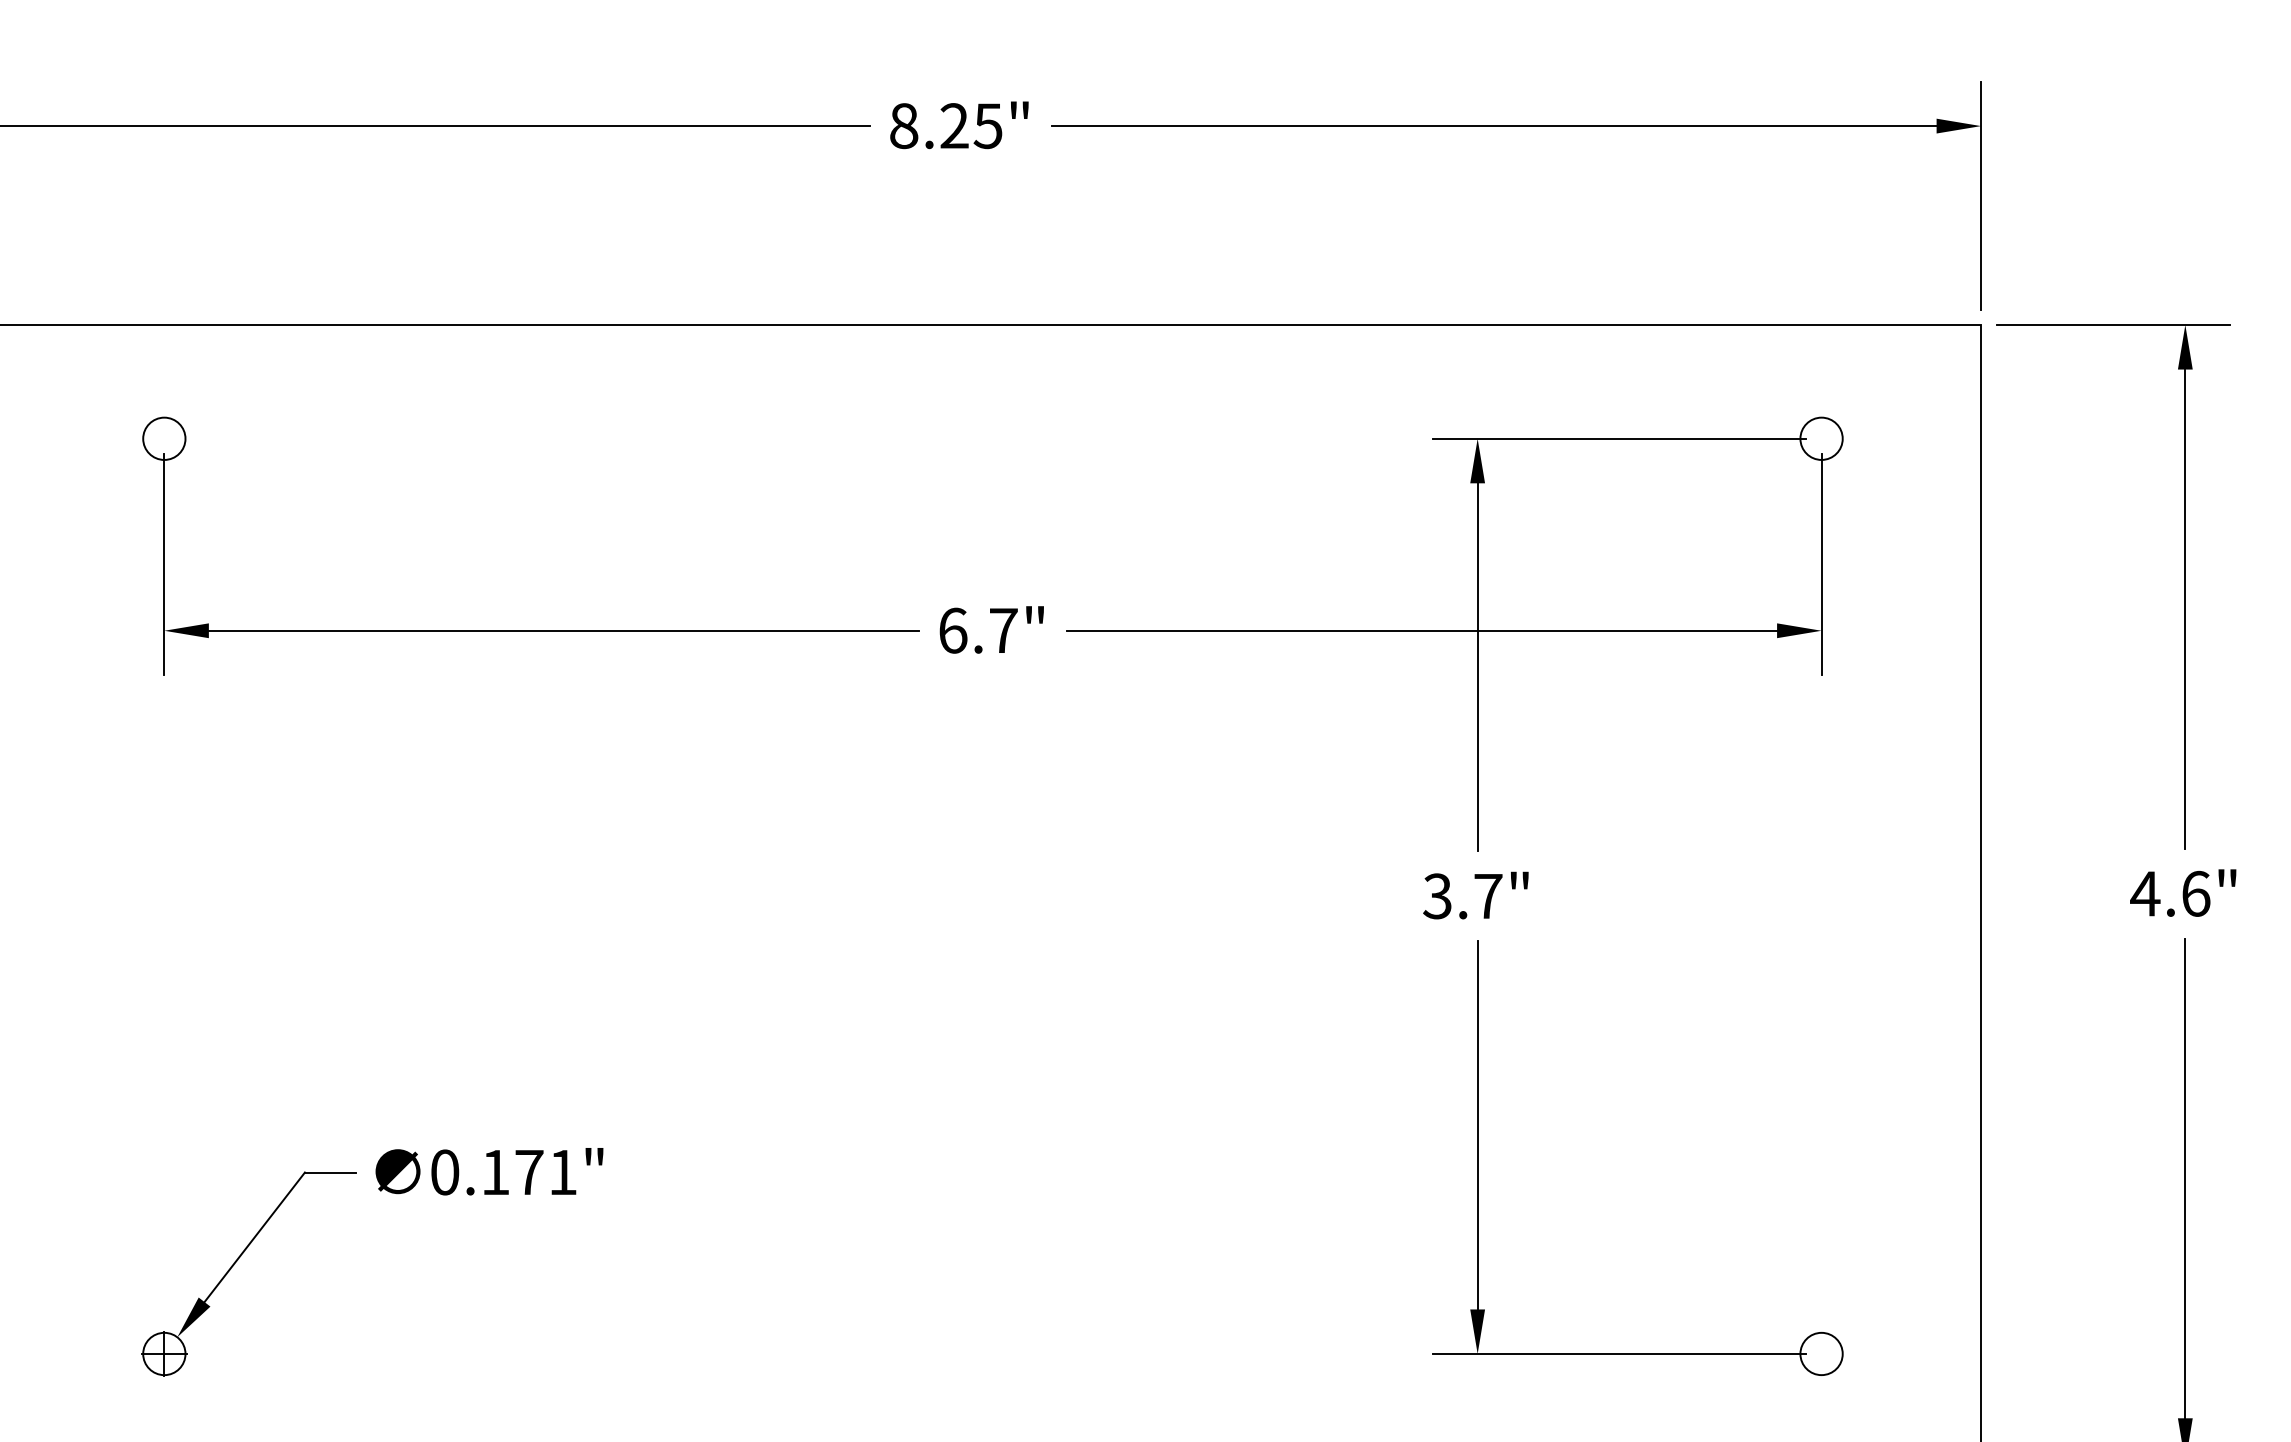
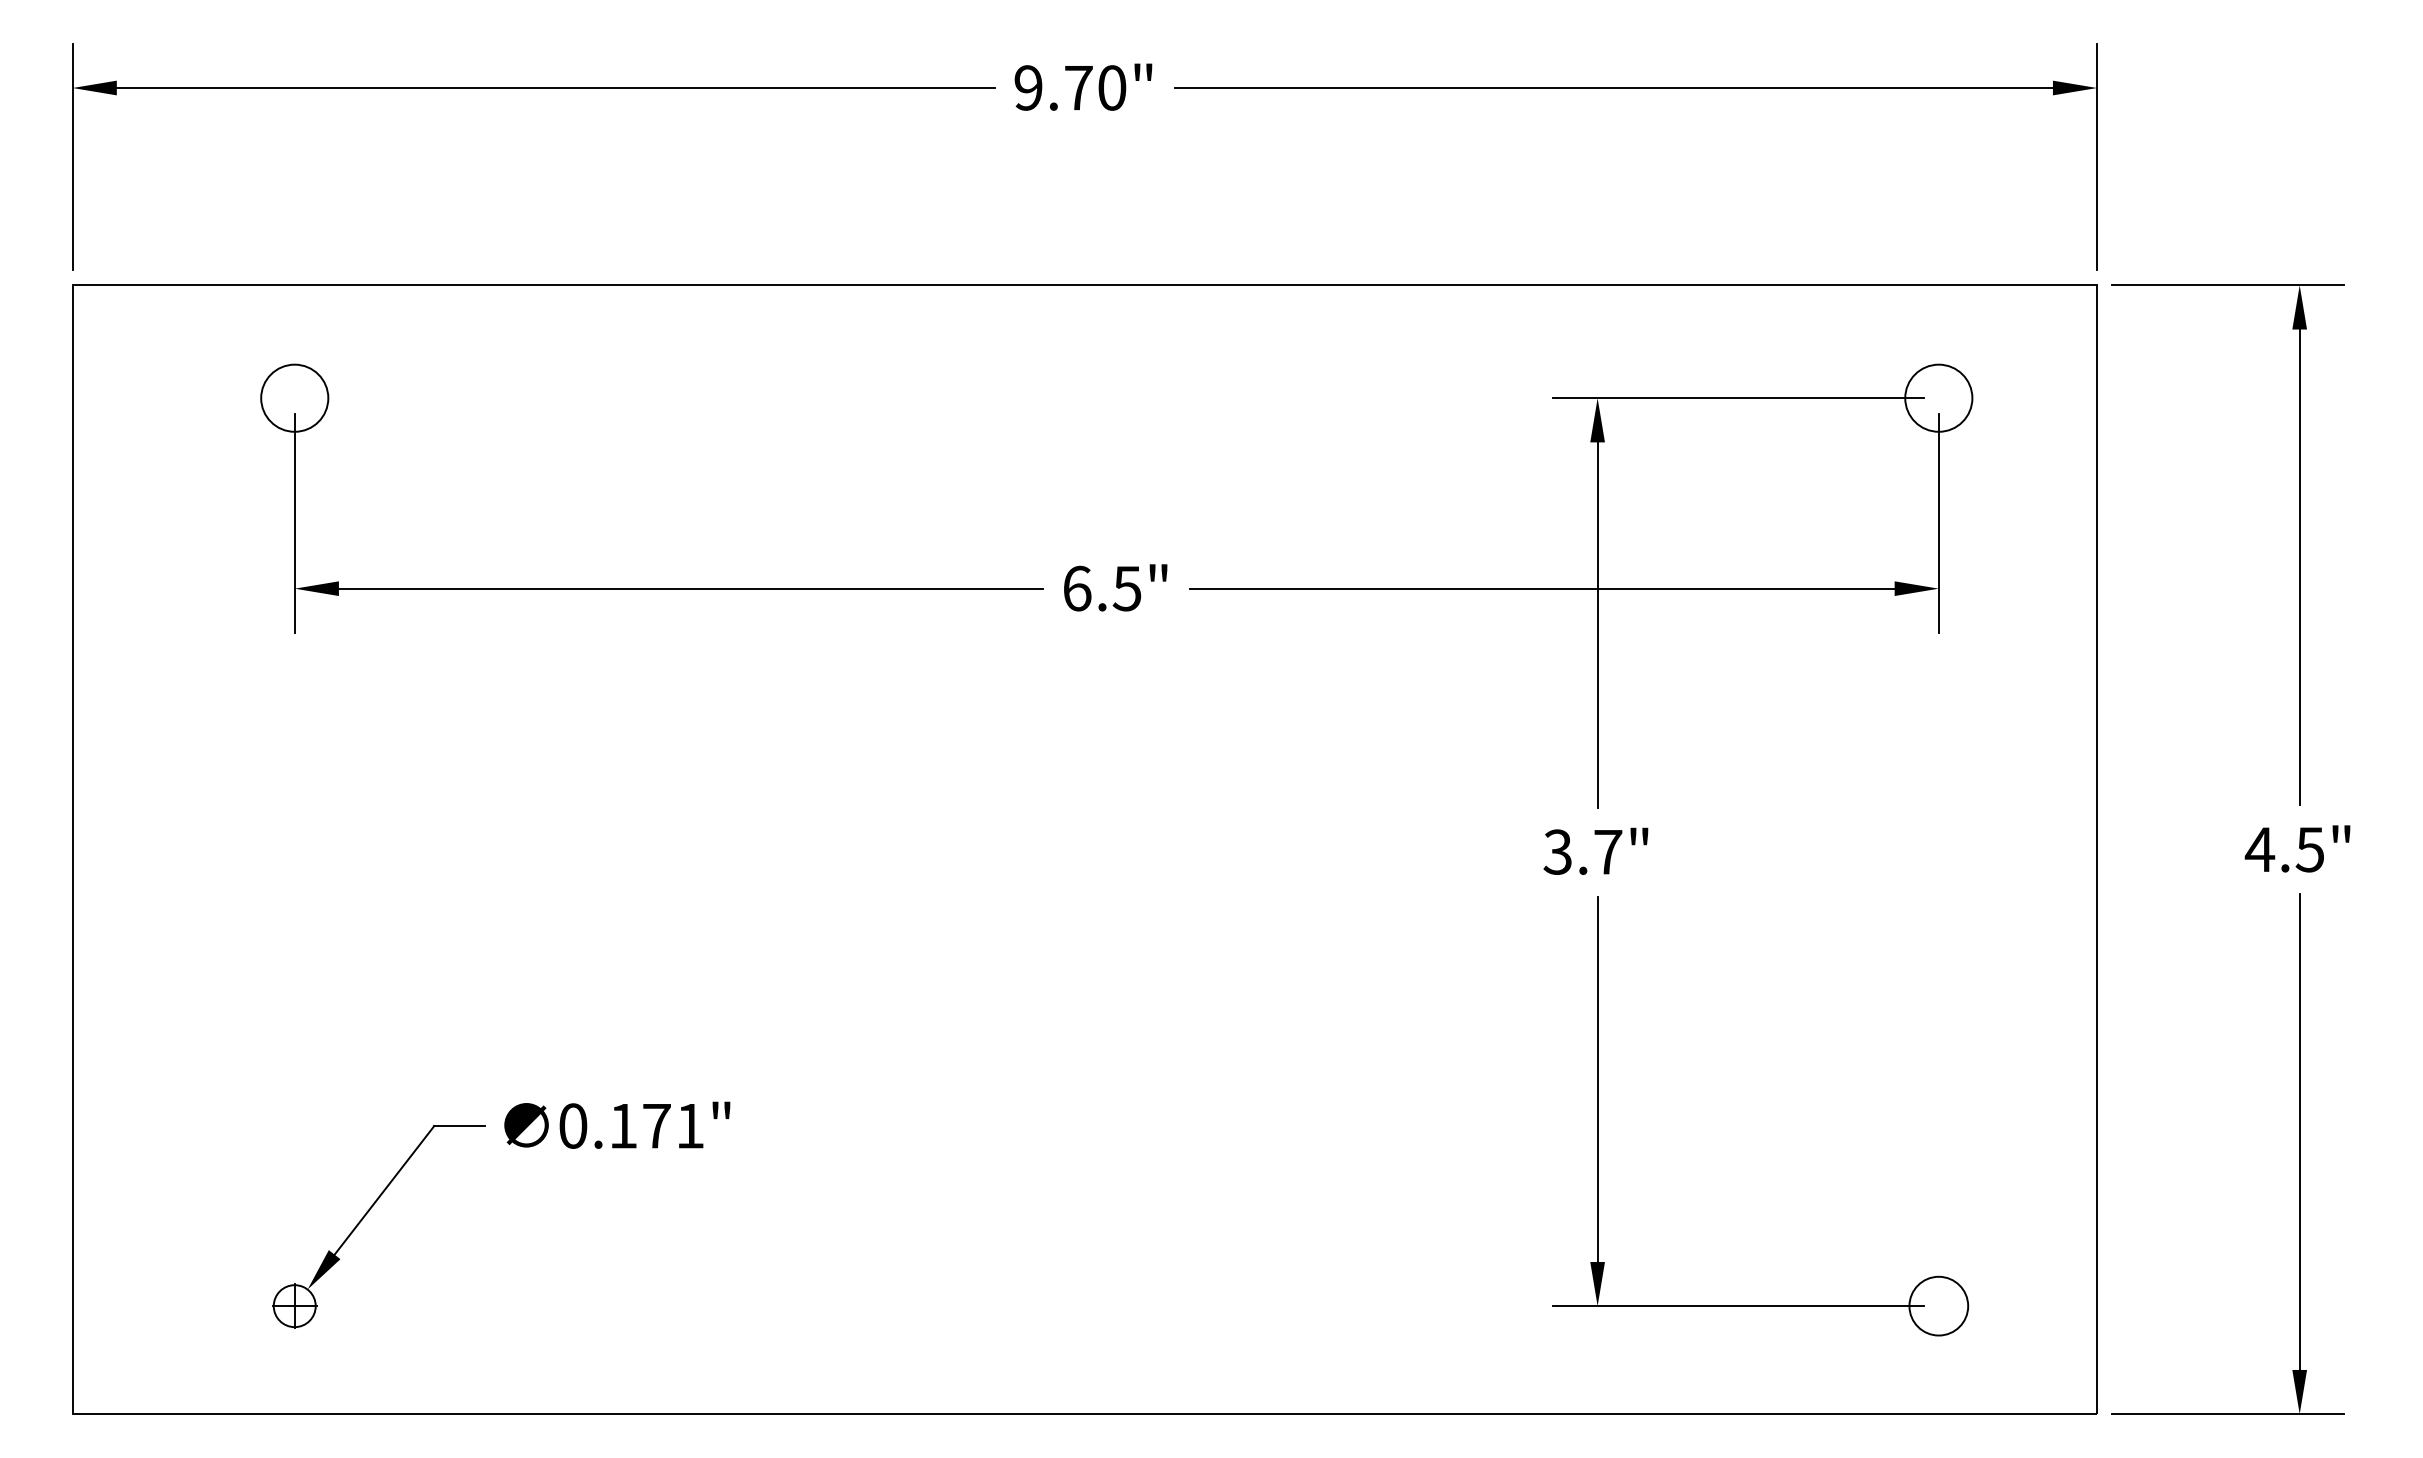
text: (946, 125) -> (1070, 87), 8.25" -> 9.70"
circle: (164, 439) -> (294, 398), size x1.6
circle: (1821, 439) -> (1938, 398), size x1.6
text: (1002, 630) -> (1126, 588), 6.7" -> 6.5"
text: (2195, 893) -> (2309, 849), 4.6" -> 4.5"
circle: (1821, 1354) -> (1938, 1306), size x1.4

